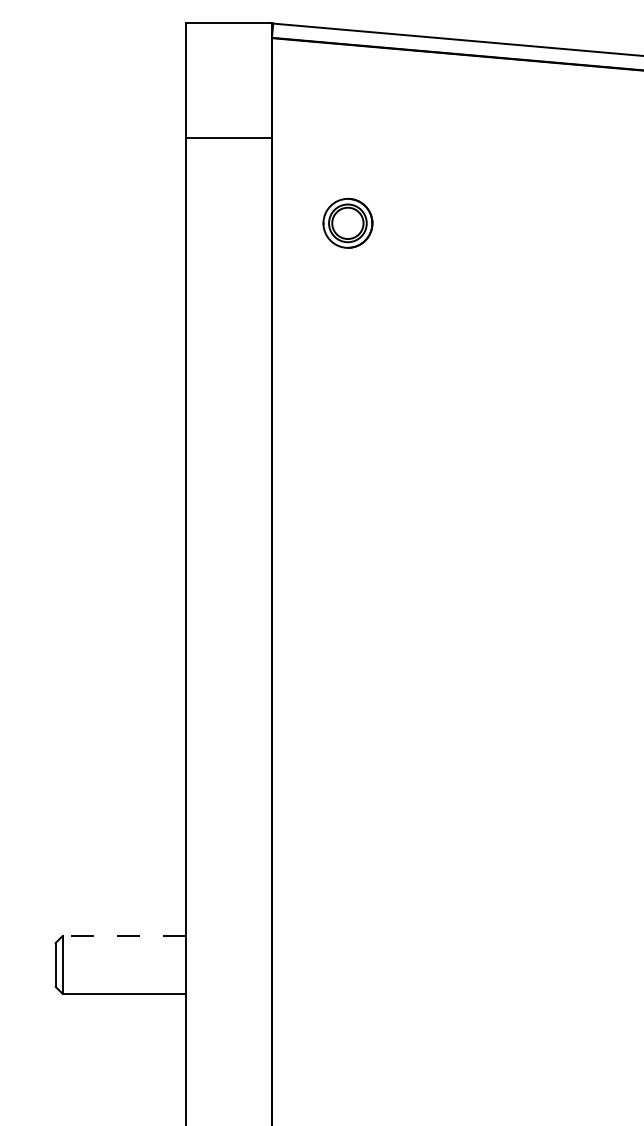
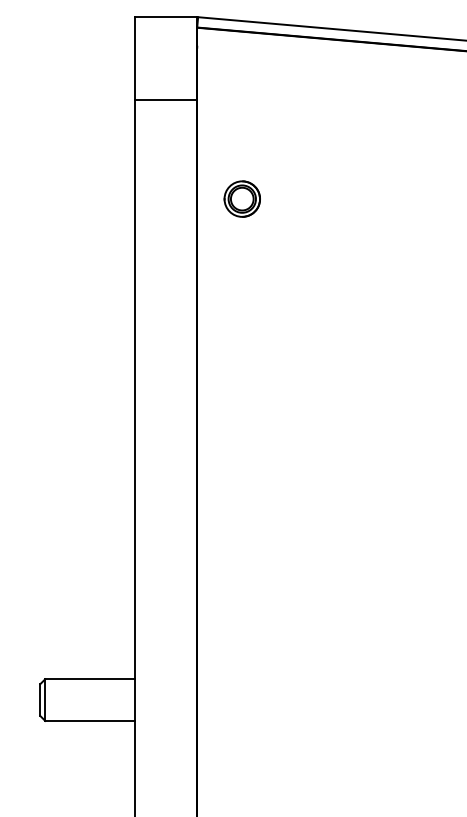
part: (346, 222) -> (241, 198), moved
line: (123, 936) -> (89, 679), dashed -> solid

